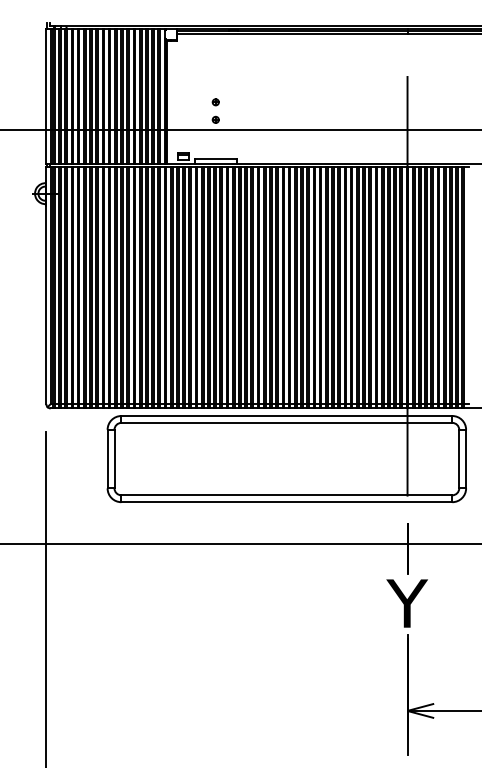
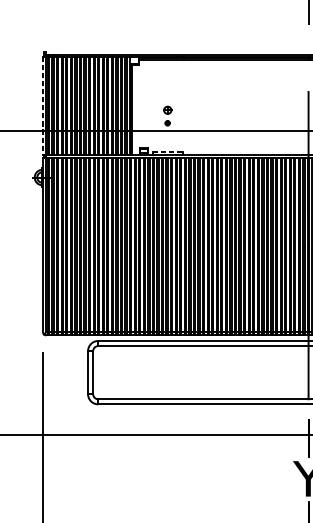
line: (46, 96) -> (43, 106), solid -> dashed
part: (215, 102) -> (167, 110), size x1.6
line: (216, 158) -> (168, 151), solid -> dashed

